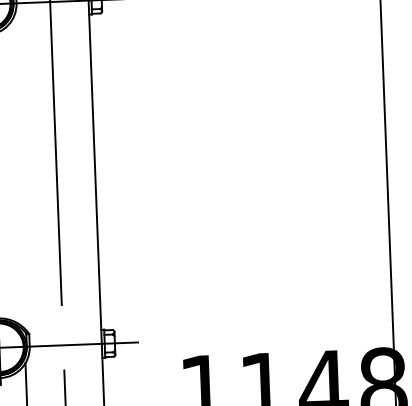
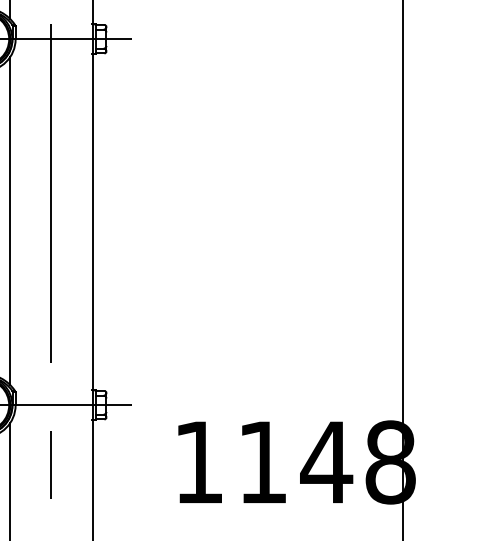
line: (18, 173) -> (10, 220), added

